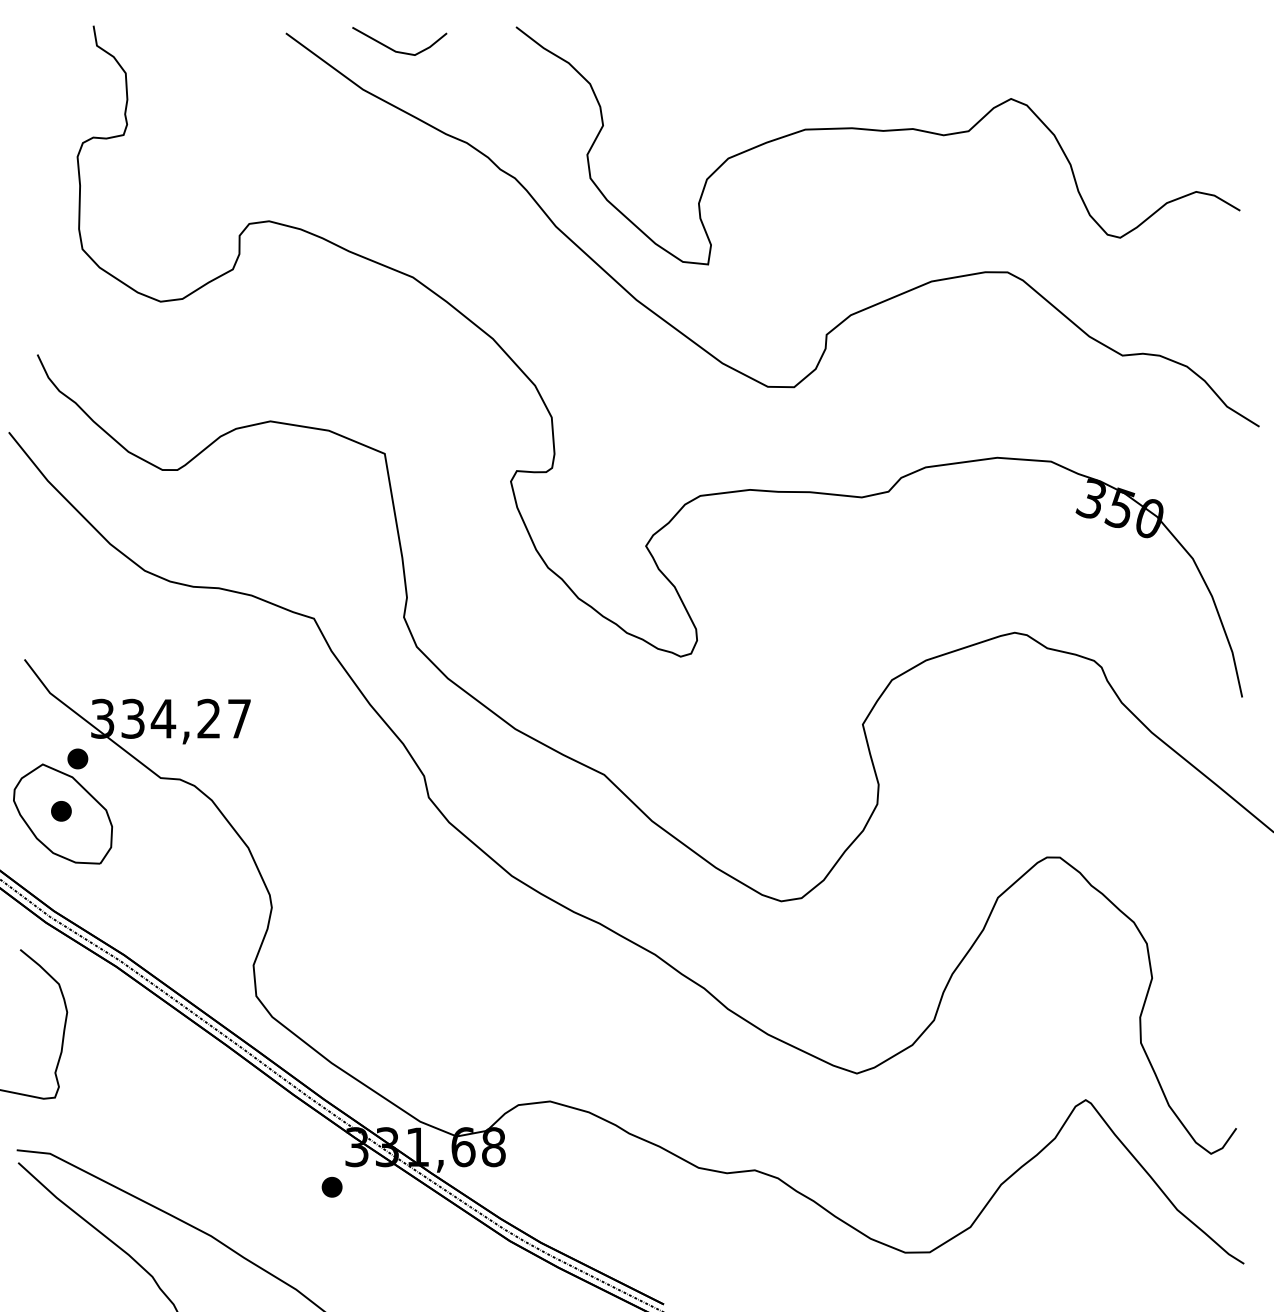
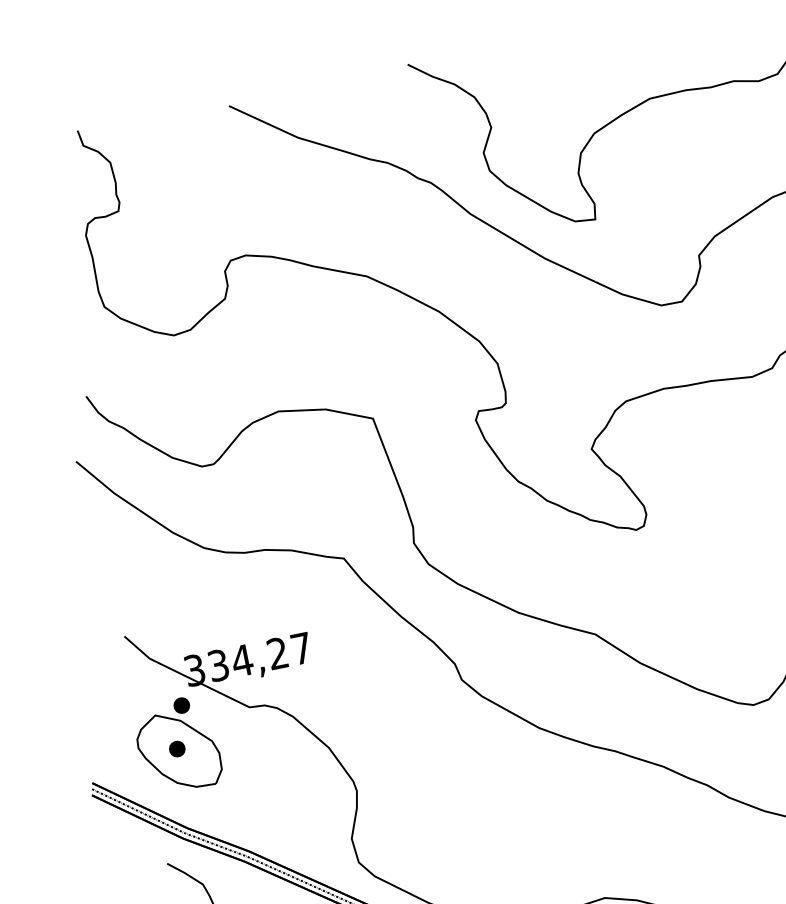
line: (394, 49) -> (316, 101), removed

